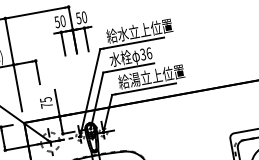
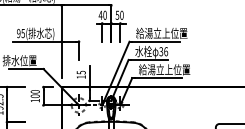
text: (56, 21) -> (100, 14), 50 -> 40
text: (122, 33) -> (148, 32), 給水立上位置 -> 給湯立上位置
text: (45, 104) -> (80, 76), 75 -> 15

